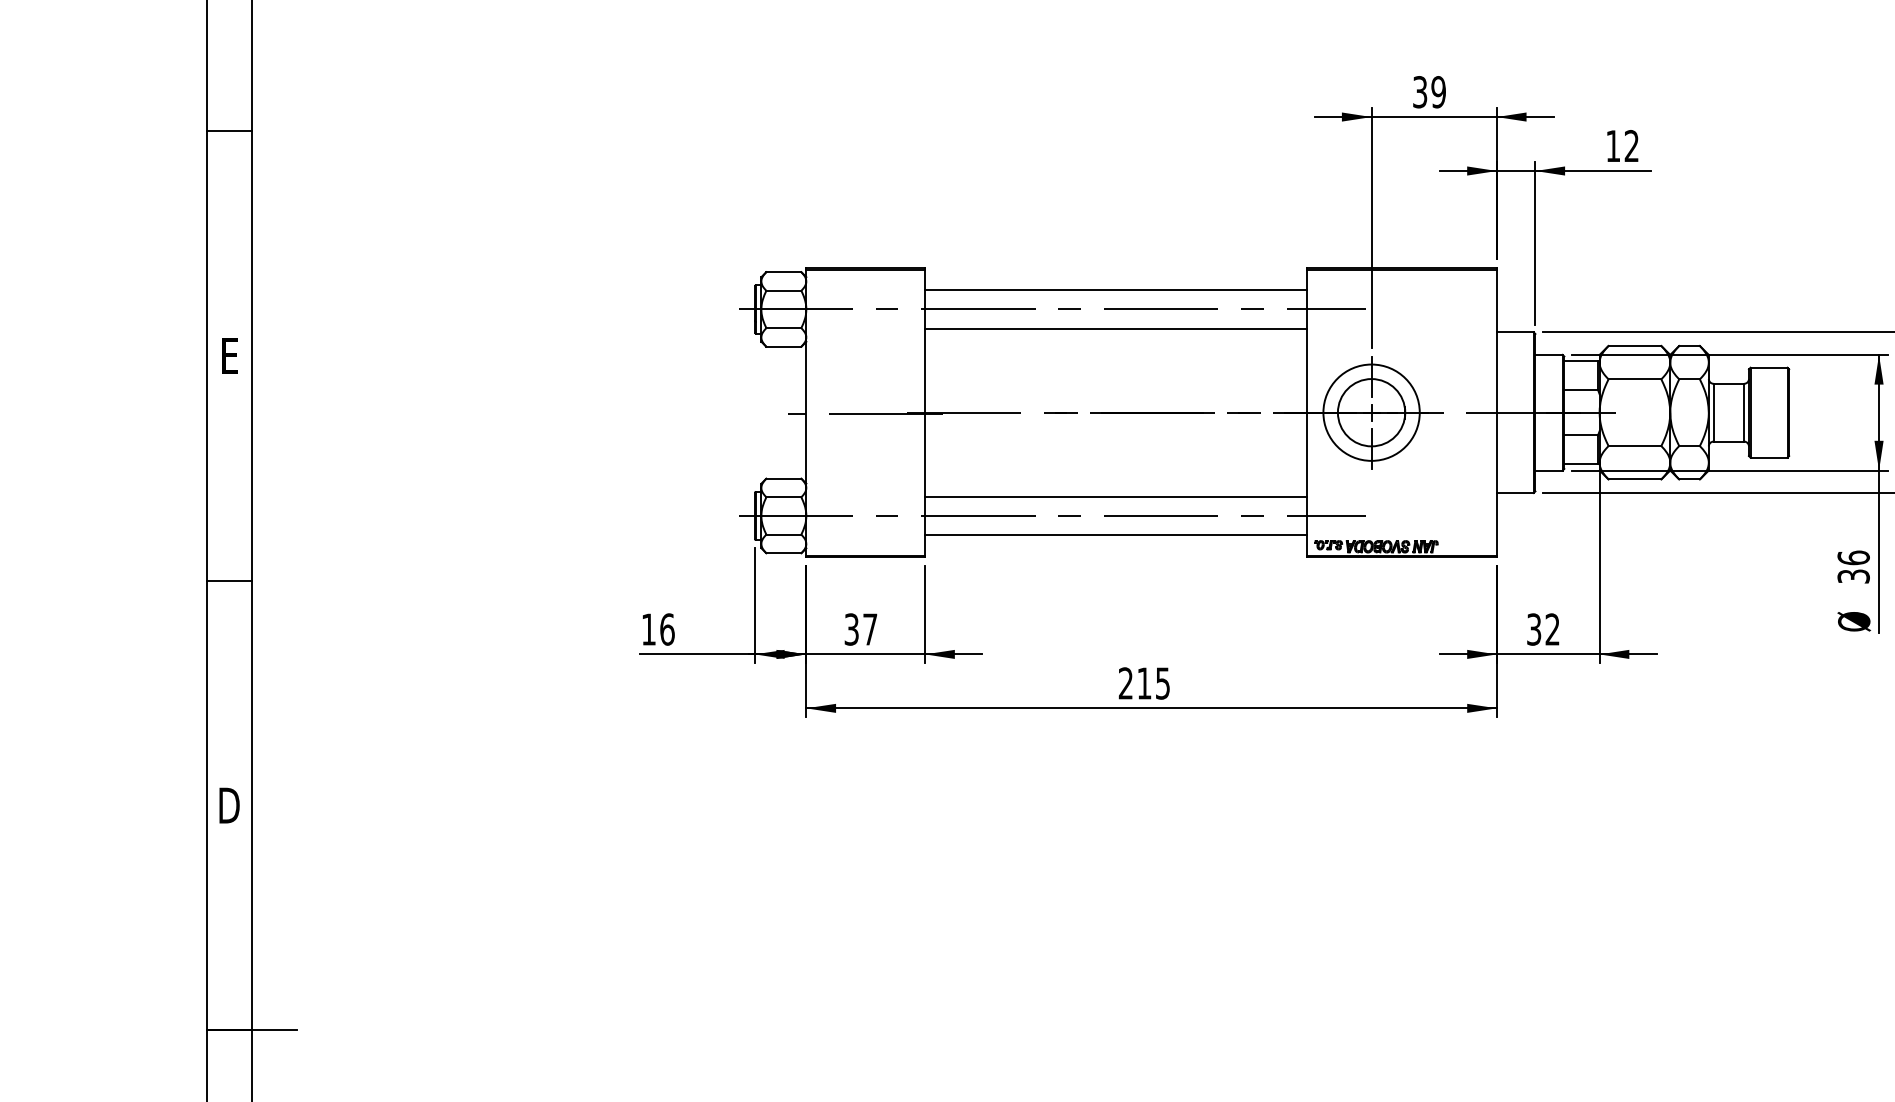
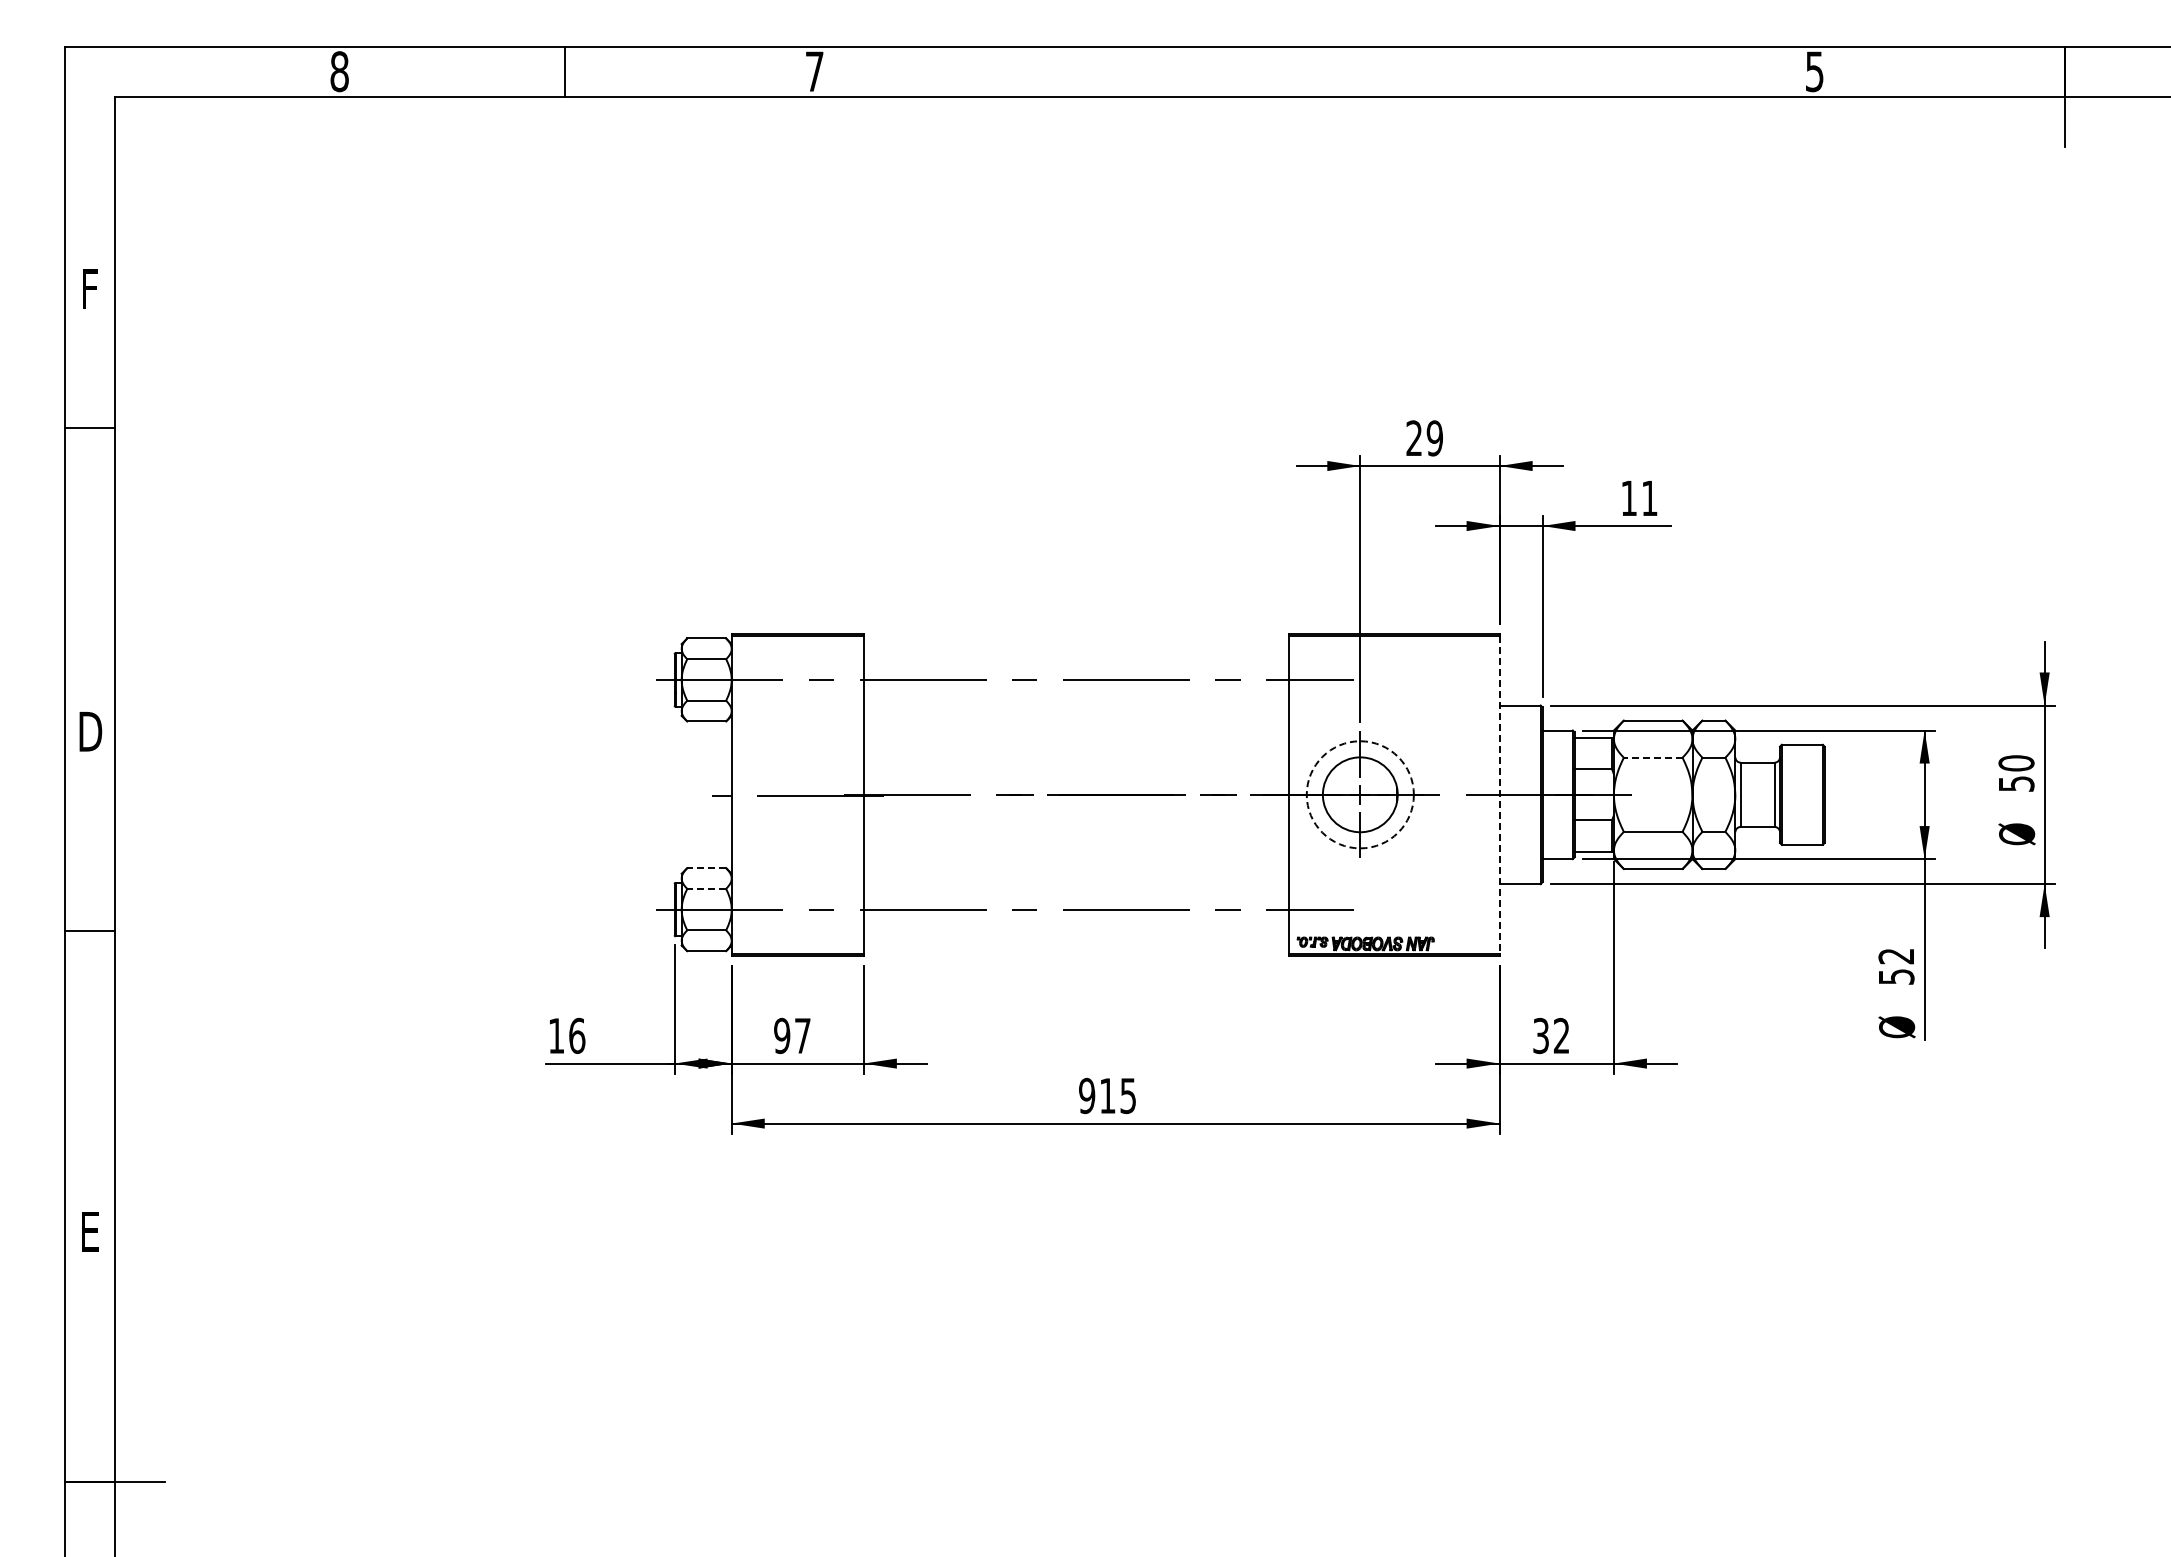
text: (1420, 92) -> (1414, 438), 39 -> 29
line: (229, 130) -> (90, 427), moved
text: (1631, 145) -> (1649, 497), 12 -> 11
line: (1115, 290) -> (1075, 658), removed
line: (1115, 328) -> (1075, 701), removed
text: (229, 355) -> (90, 731), E -> D
line: (1634, 379) -> (1652, 757), solid -> dashed
circle: (1370, 412) -> (1359, 794), solid -> dashed
line: (1496, 412) -> (1499, 794), solid -> dashed
line: (783, 478) -> (706, 868), solid -> dashed
line: (783, 496) -> (706, 888), solid -> dashed
line: (1115, 496) -> (1075, 888), removed
line: (1115, 535) -> (1075, 931), removed
text: (1853, 567) -> (1896, 966), 36 -> 52
line: (229, 580) -> (90, 930), moved
text: (852, 629) -> (782, 1035), 37 -> 97
text: (1126, 683) -> (1087, 1096), 215 -> 915
text: (229, 805) -> (90, 1231), D -> E

